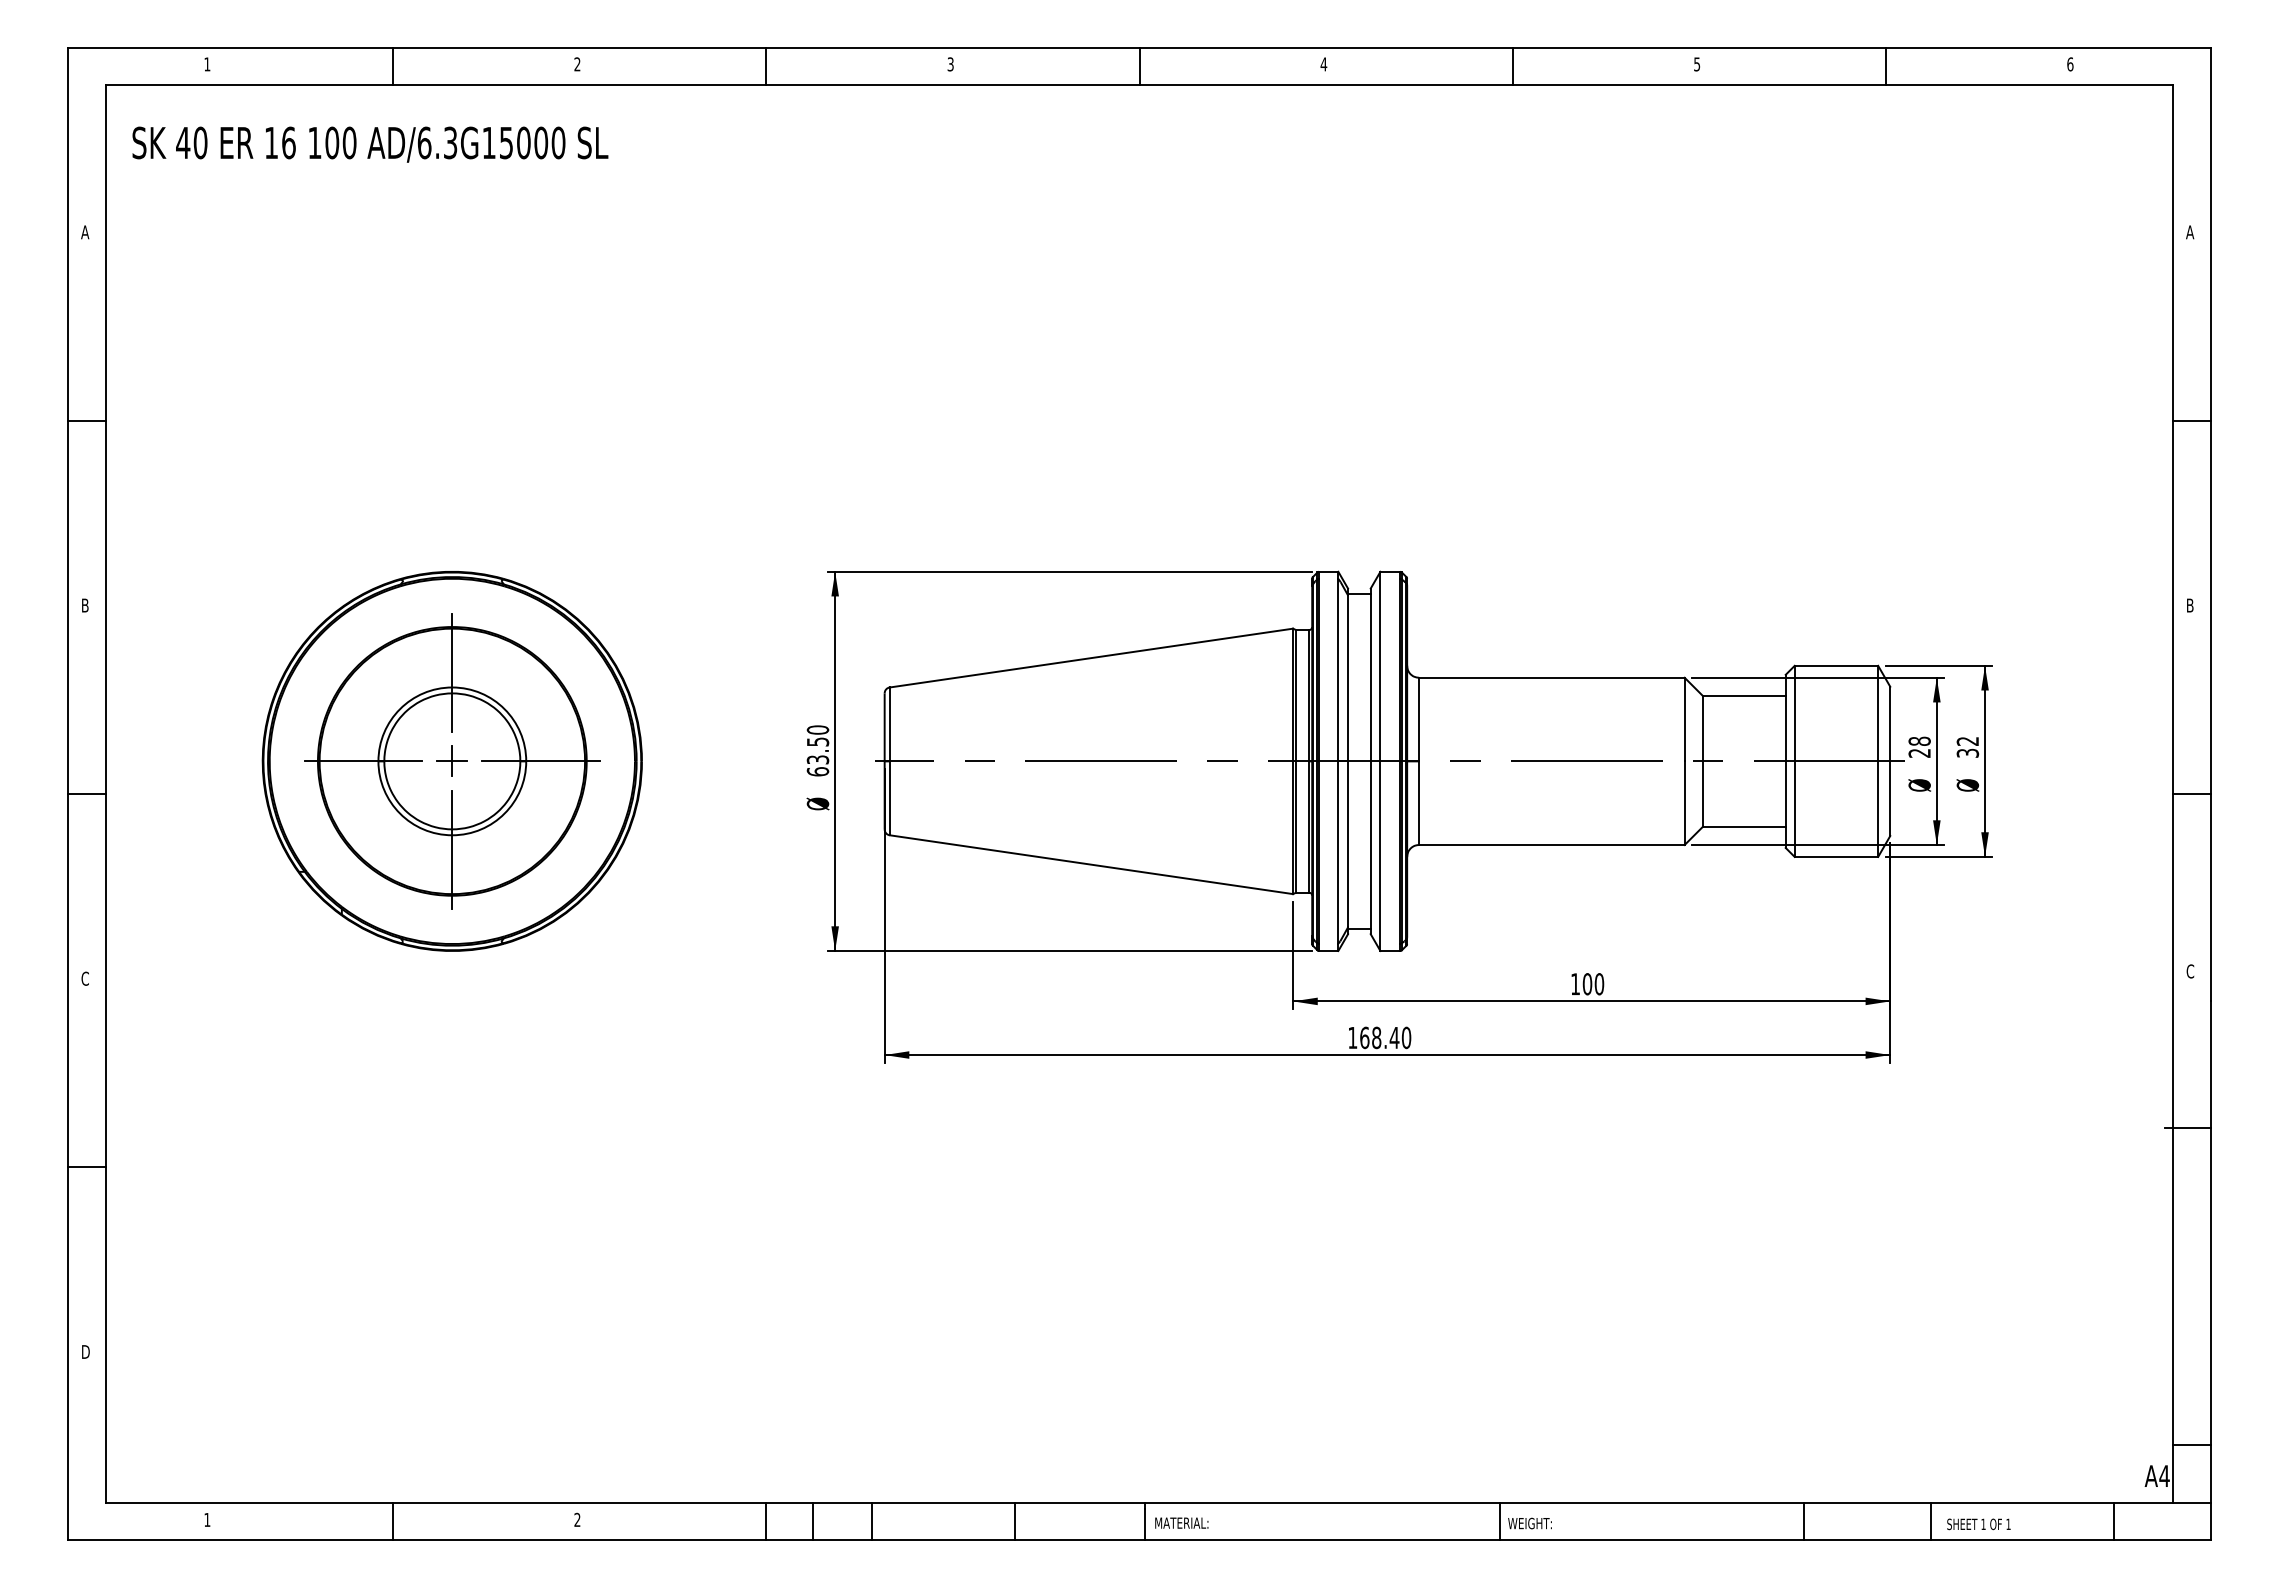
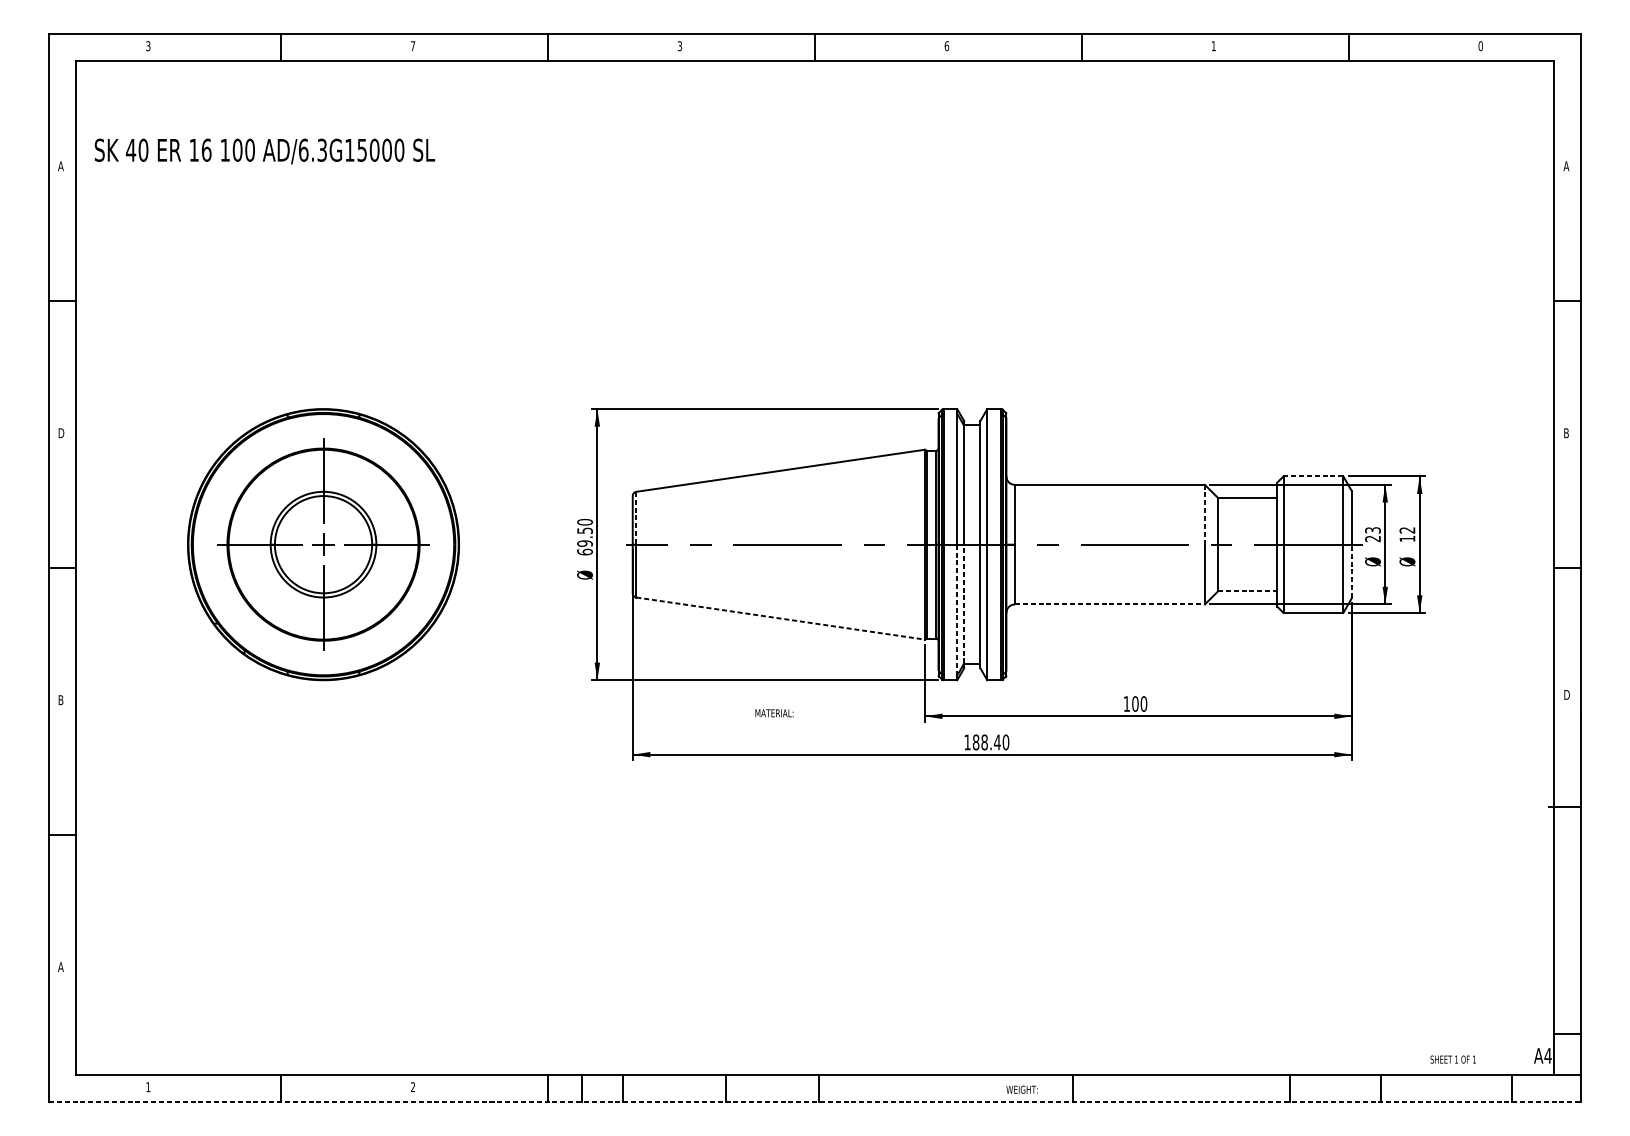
text: (207, 64) -> (148, 46), 1 -> 3
text: (577, 64) -> (413, 46), 2 -> 7
text: (1323, 64) -> (946, 46), 4 -> 6
text: (1697, 64) -> (1214, 46), 5 -> 1
text: (2070, 64) -> (1480, 46), 6 -> 0
text: (370, 144) -> (265, 151), moved
text: (86, 605) -> (61, 433), B -> D
line: (1836, 665) -> (1313, 476), solid -> dashed
line: (1684, 719) -> (1204, 514), solid -> dashed
line: (889, 724) -> (636, 518), solid -> dashed
text: (1919, 740) -> (1372, 529), 28 -> 23
text: (1967, 752) -> (1407, 538), 32 -> 12
text: (817, 759) -> (584, 543), 63.50 -> 69.50
line: (1890, 798) -> (1352, 571), solid -> dashed
line: (1744, 826) -> (1247, 591), solid -> dashed
line: (1348, 843) -> (964, 603), solid -> dashed
line: (1551, 844) -> (1109, 604), solid -> dashed
line: (1338, 853) -> (957, 610), solid -> dashed
line: (1091, 864) -> (780, 618), solid -> dashed
text: (2190, 971) -> (1566, 694), C -> D
text: (84, 978) -> (60, 699), C -> B
text: (1364, 1037) -> (975, 742), 168.40 -> 188.40
text: (85, 1351) -> (61, 966), D -> A
text: (1181, 1522) -> (774, 712), moved
text: (1529, 1523) -> (1021, 1089), moved
text: (1978, 1524) -> (1452, 1059), moved
line: (1140, 1540) -> (815, 1101), solid -> dashed

